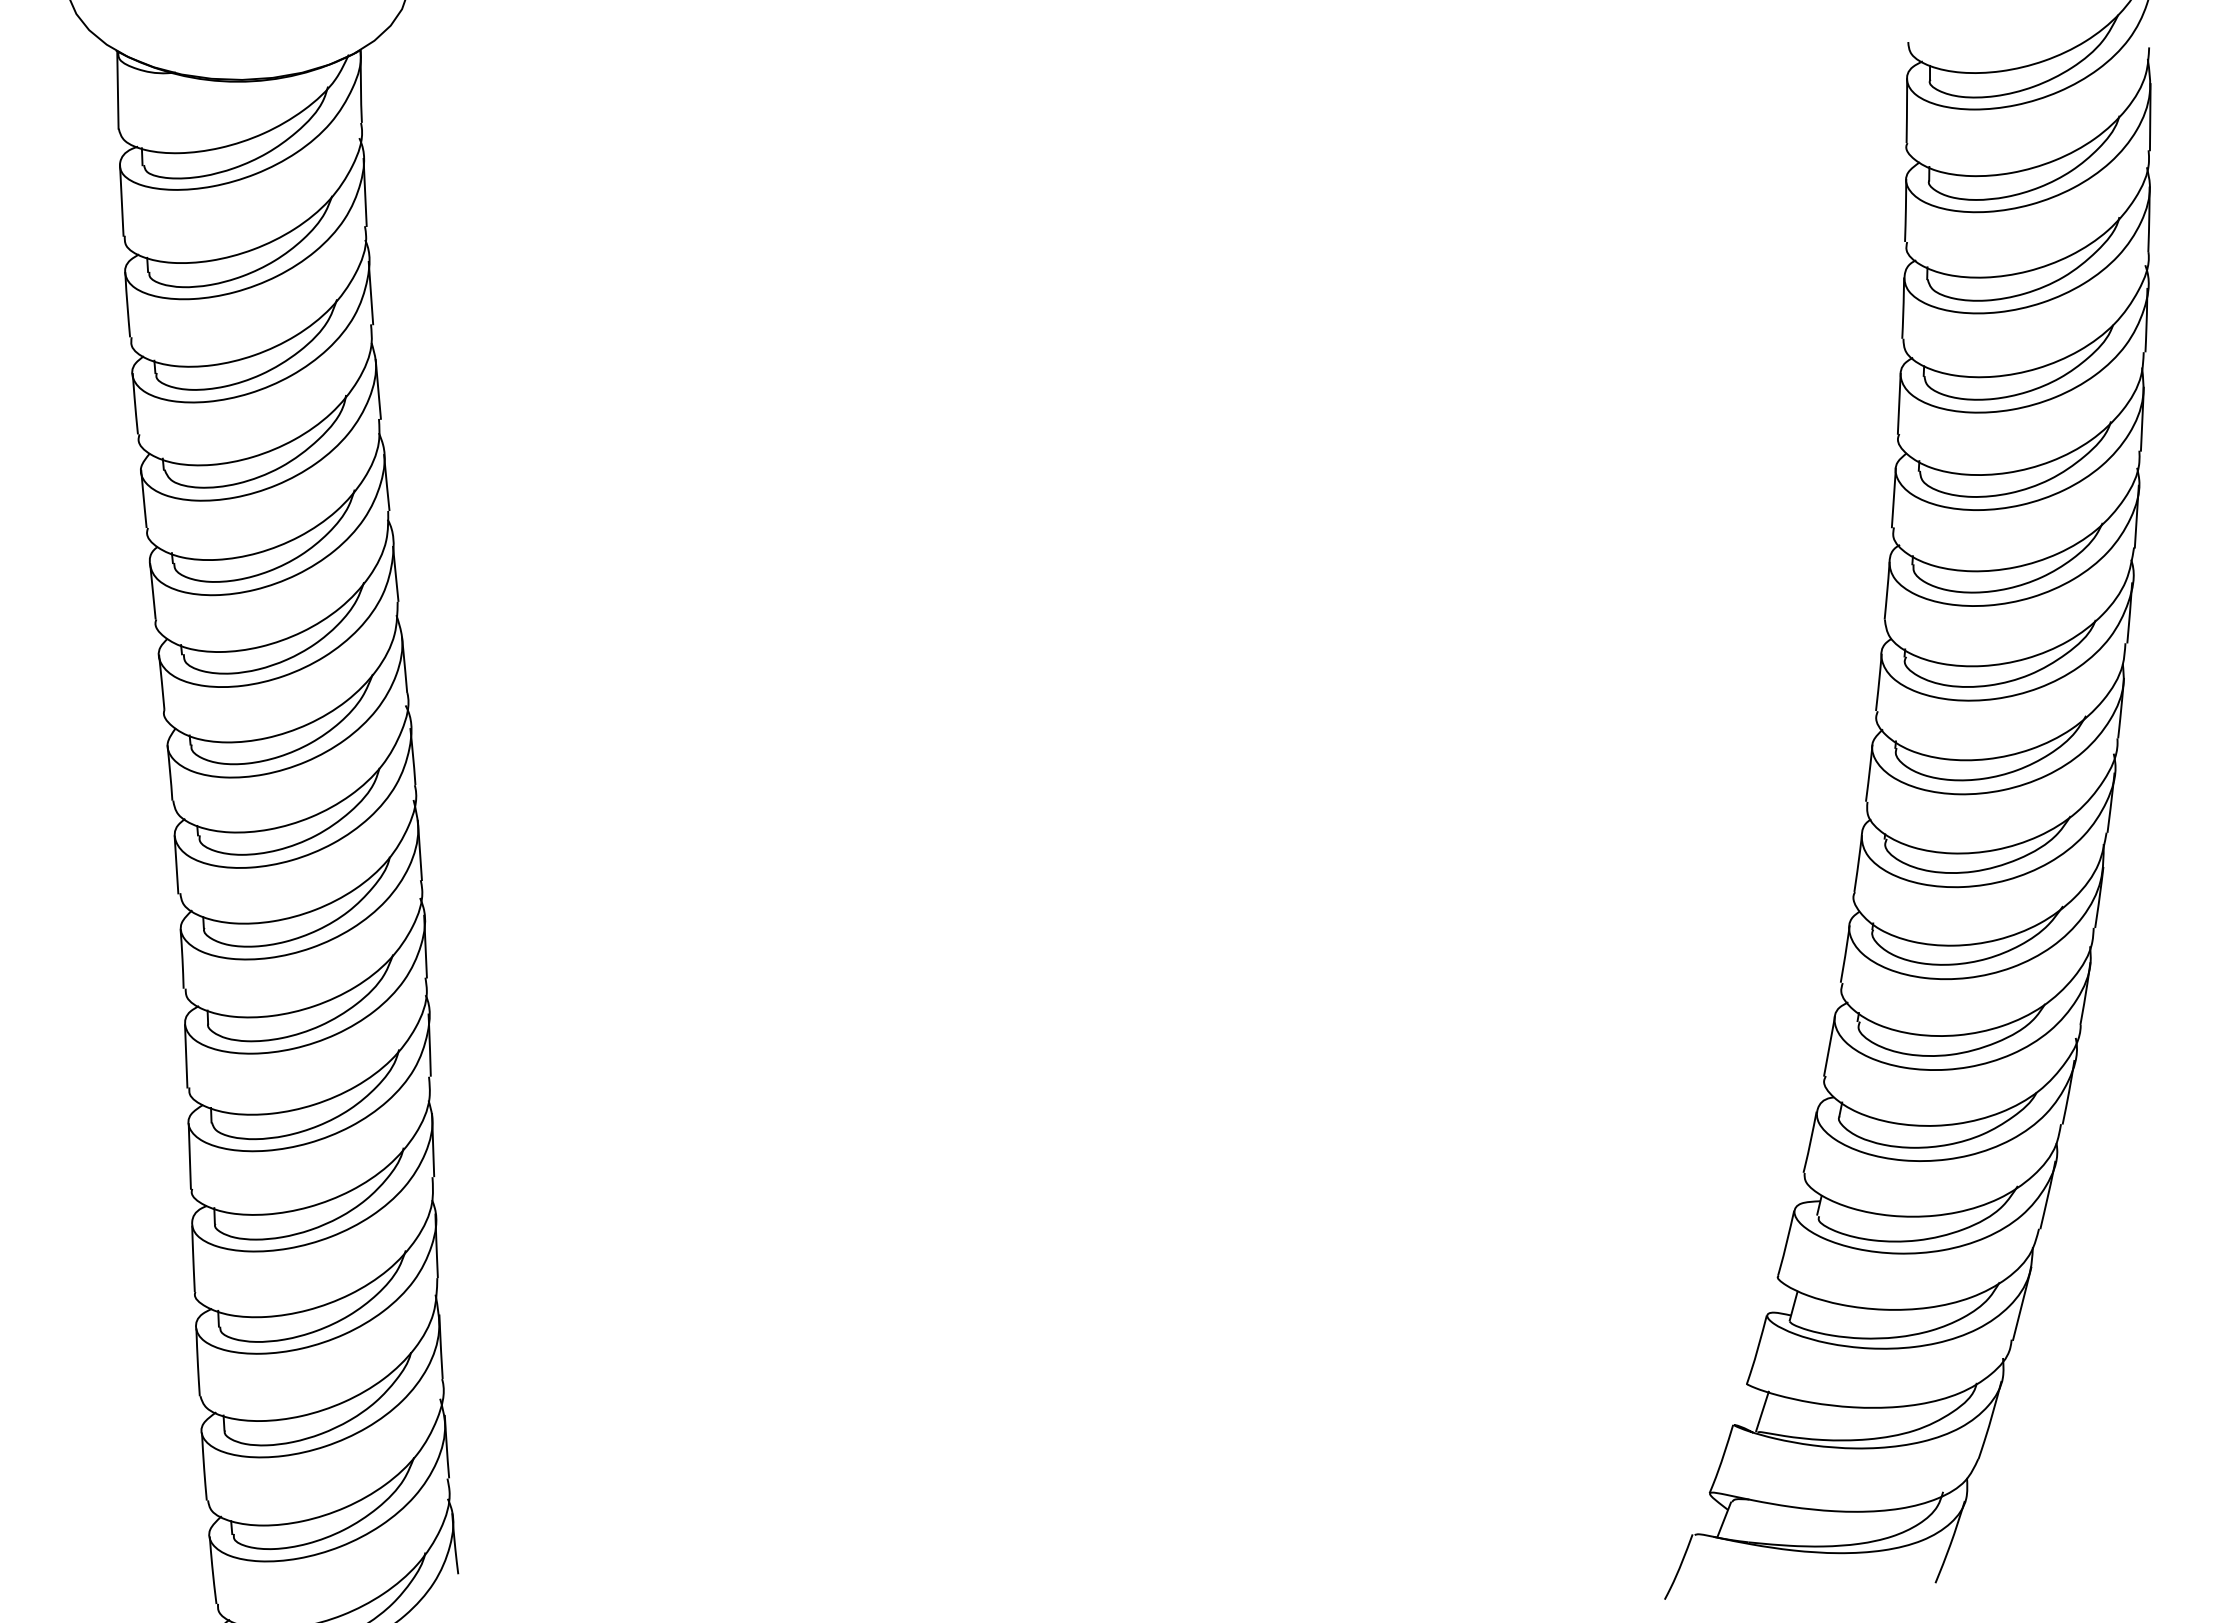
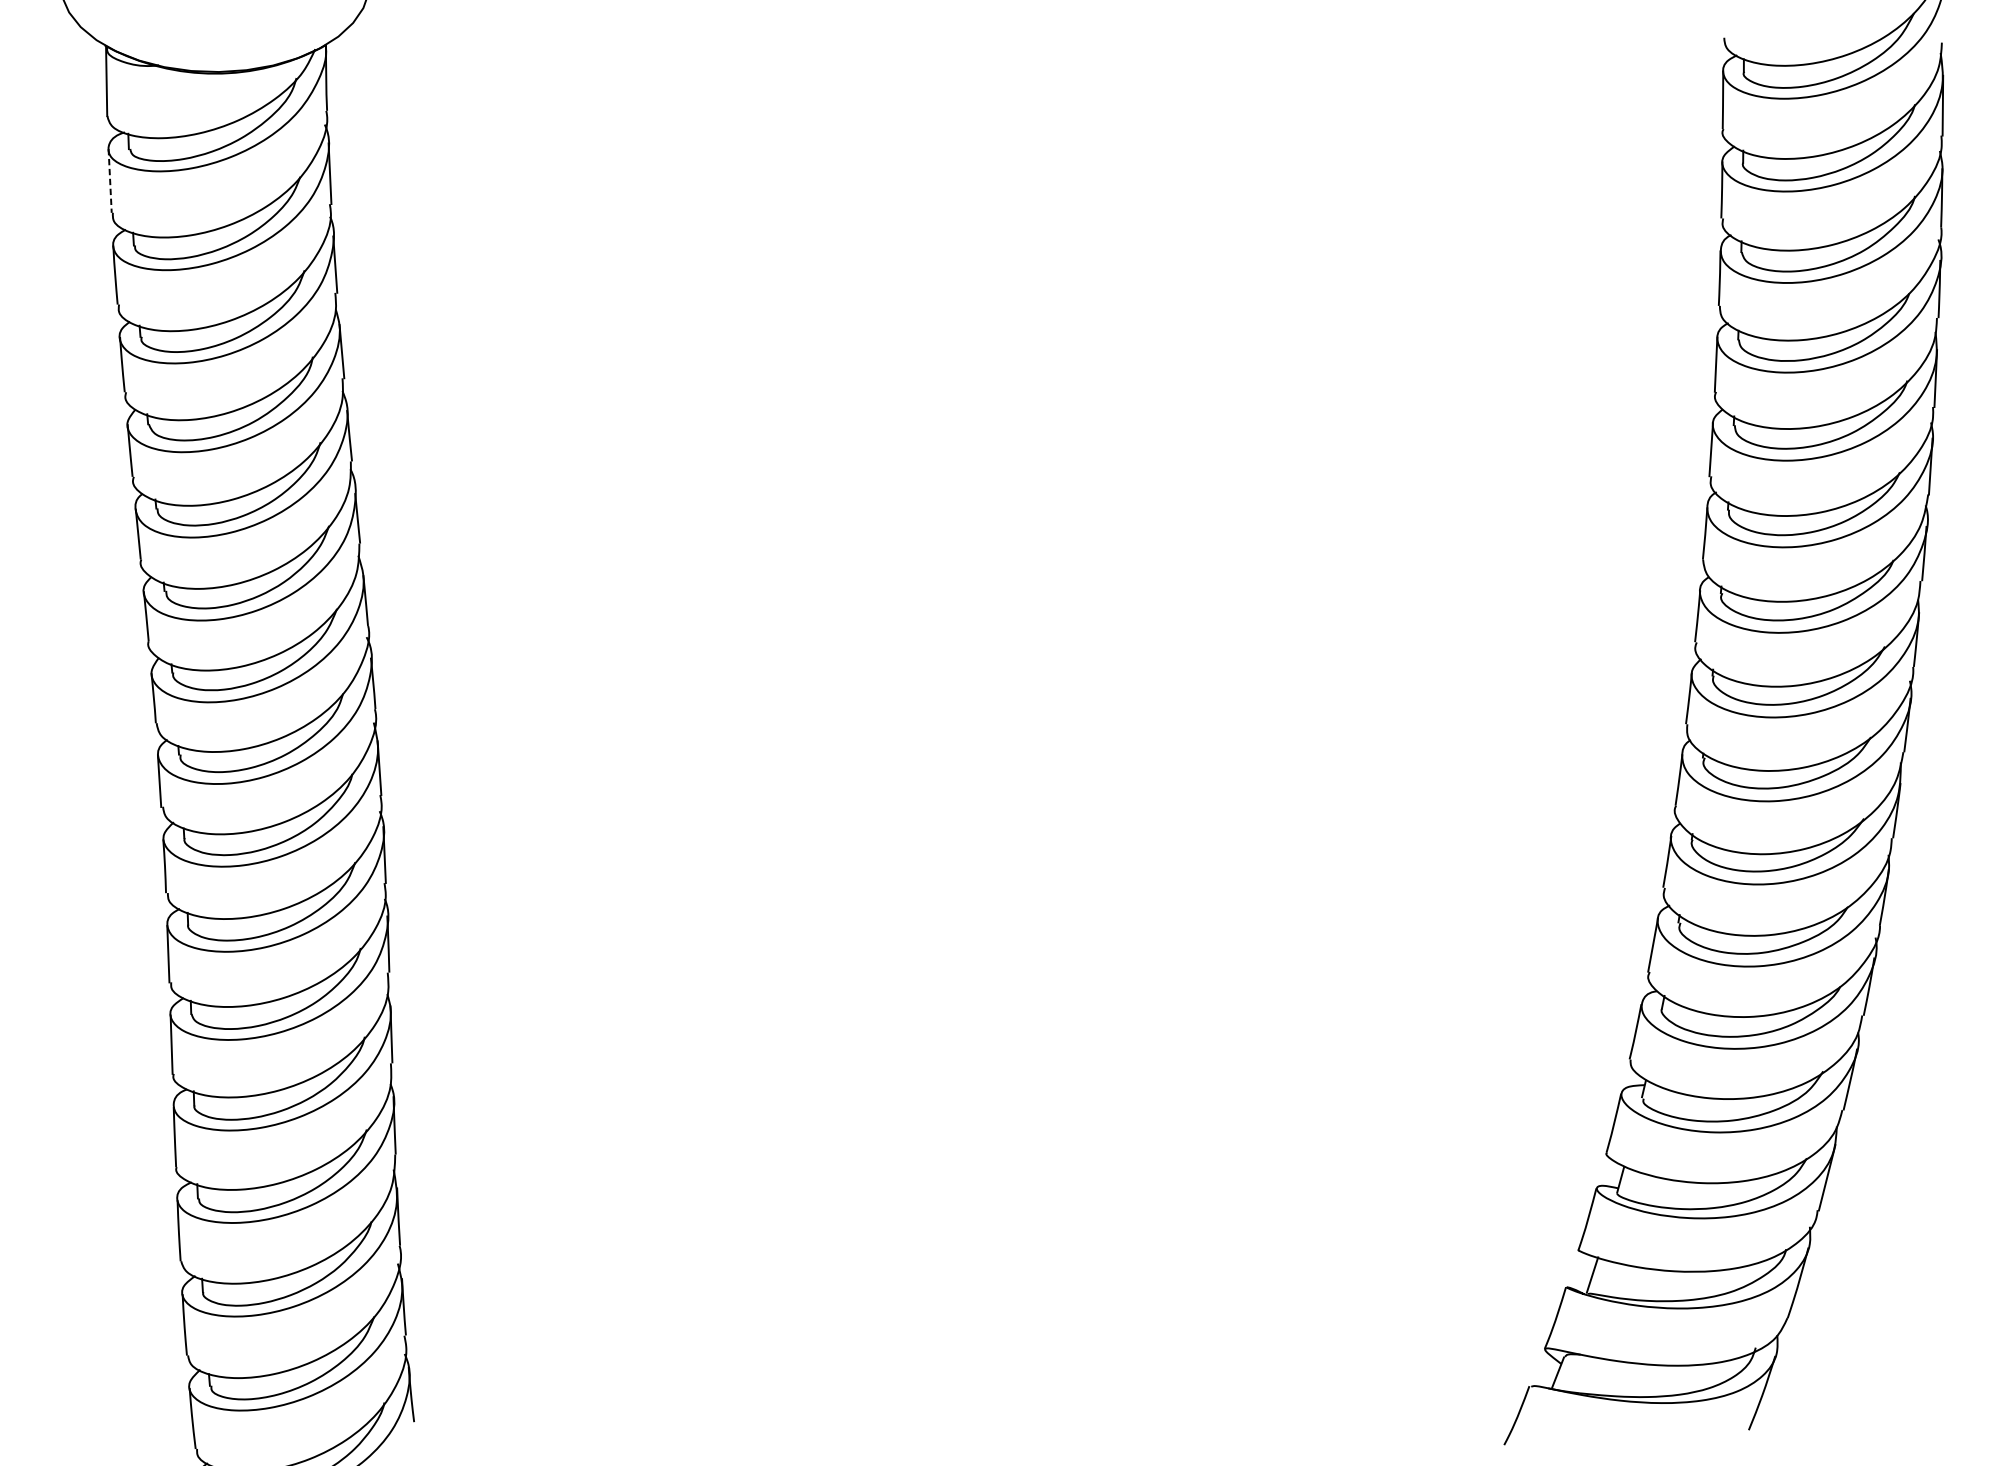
line: (121, 200) -> (109, 180), solid -> dashed

